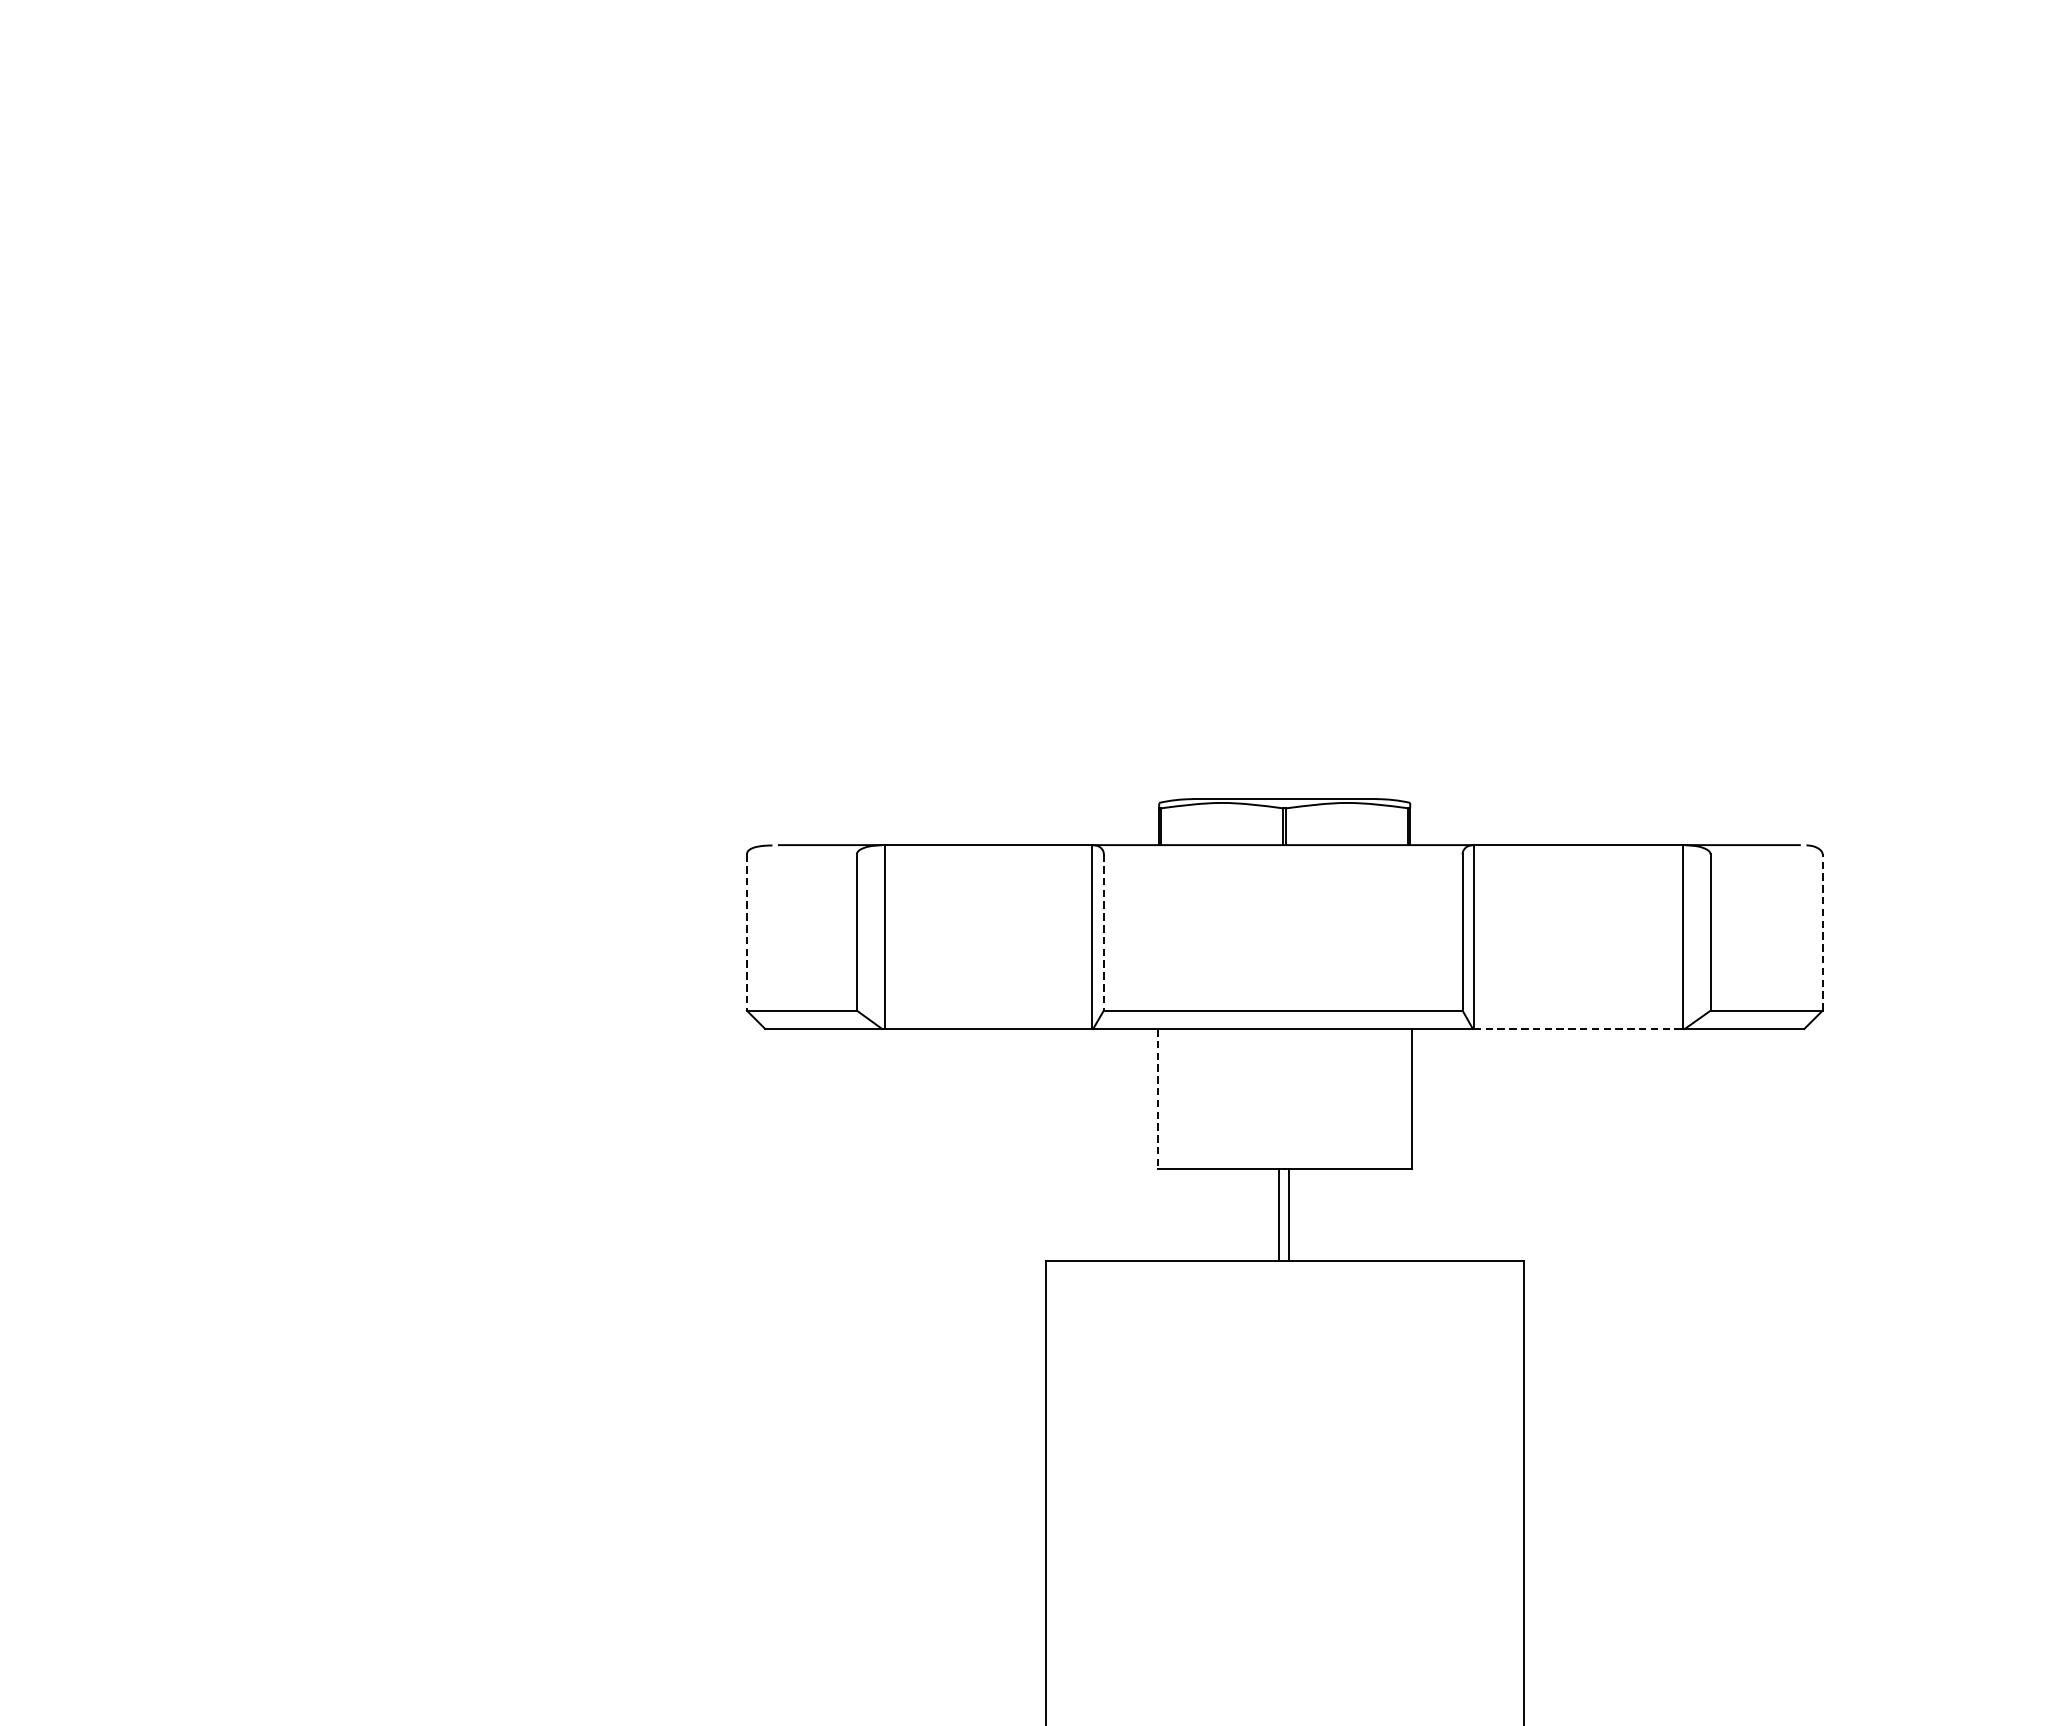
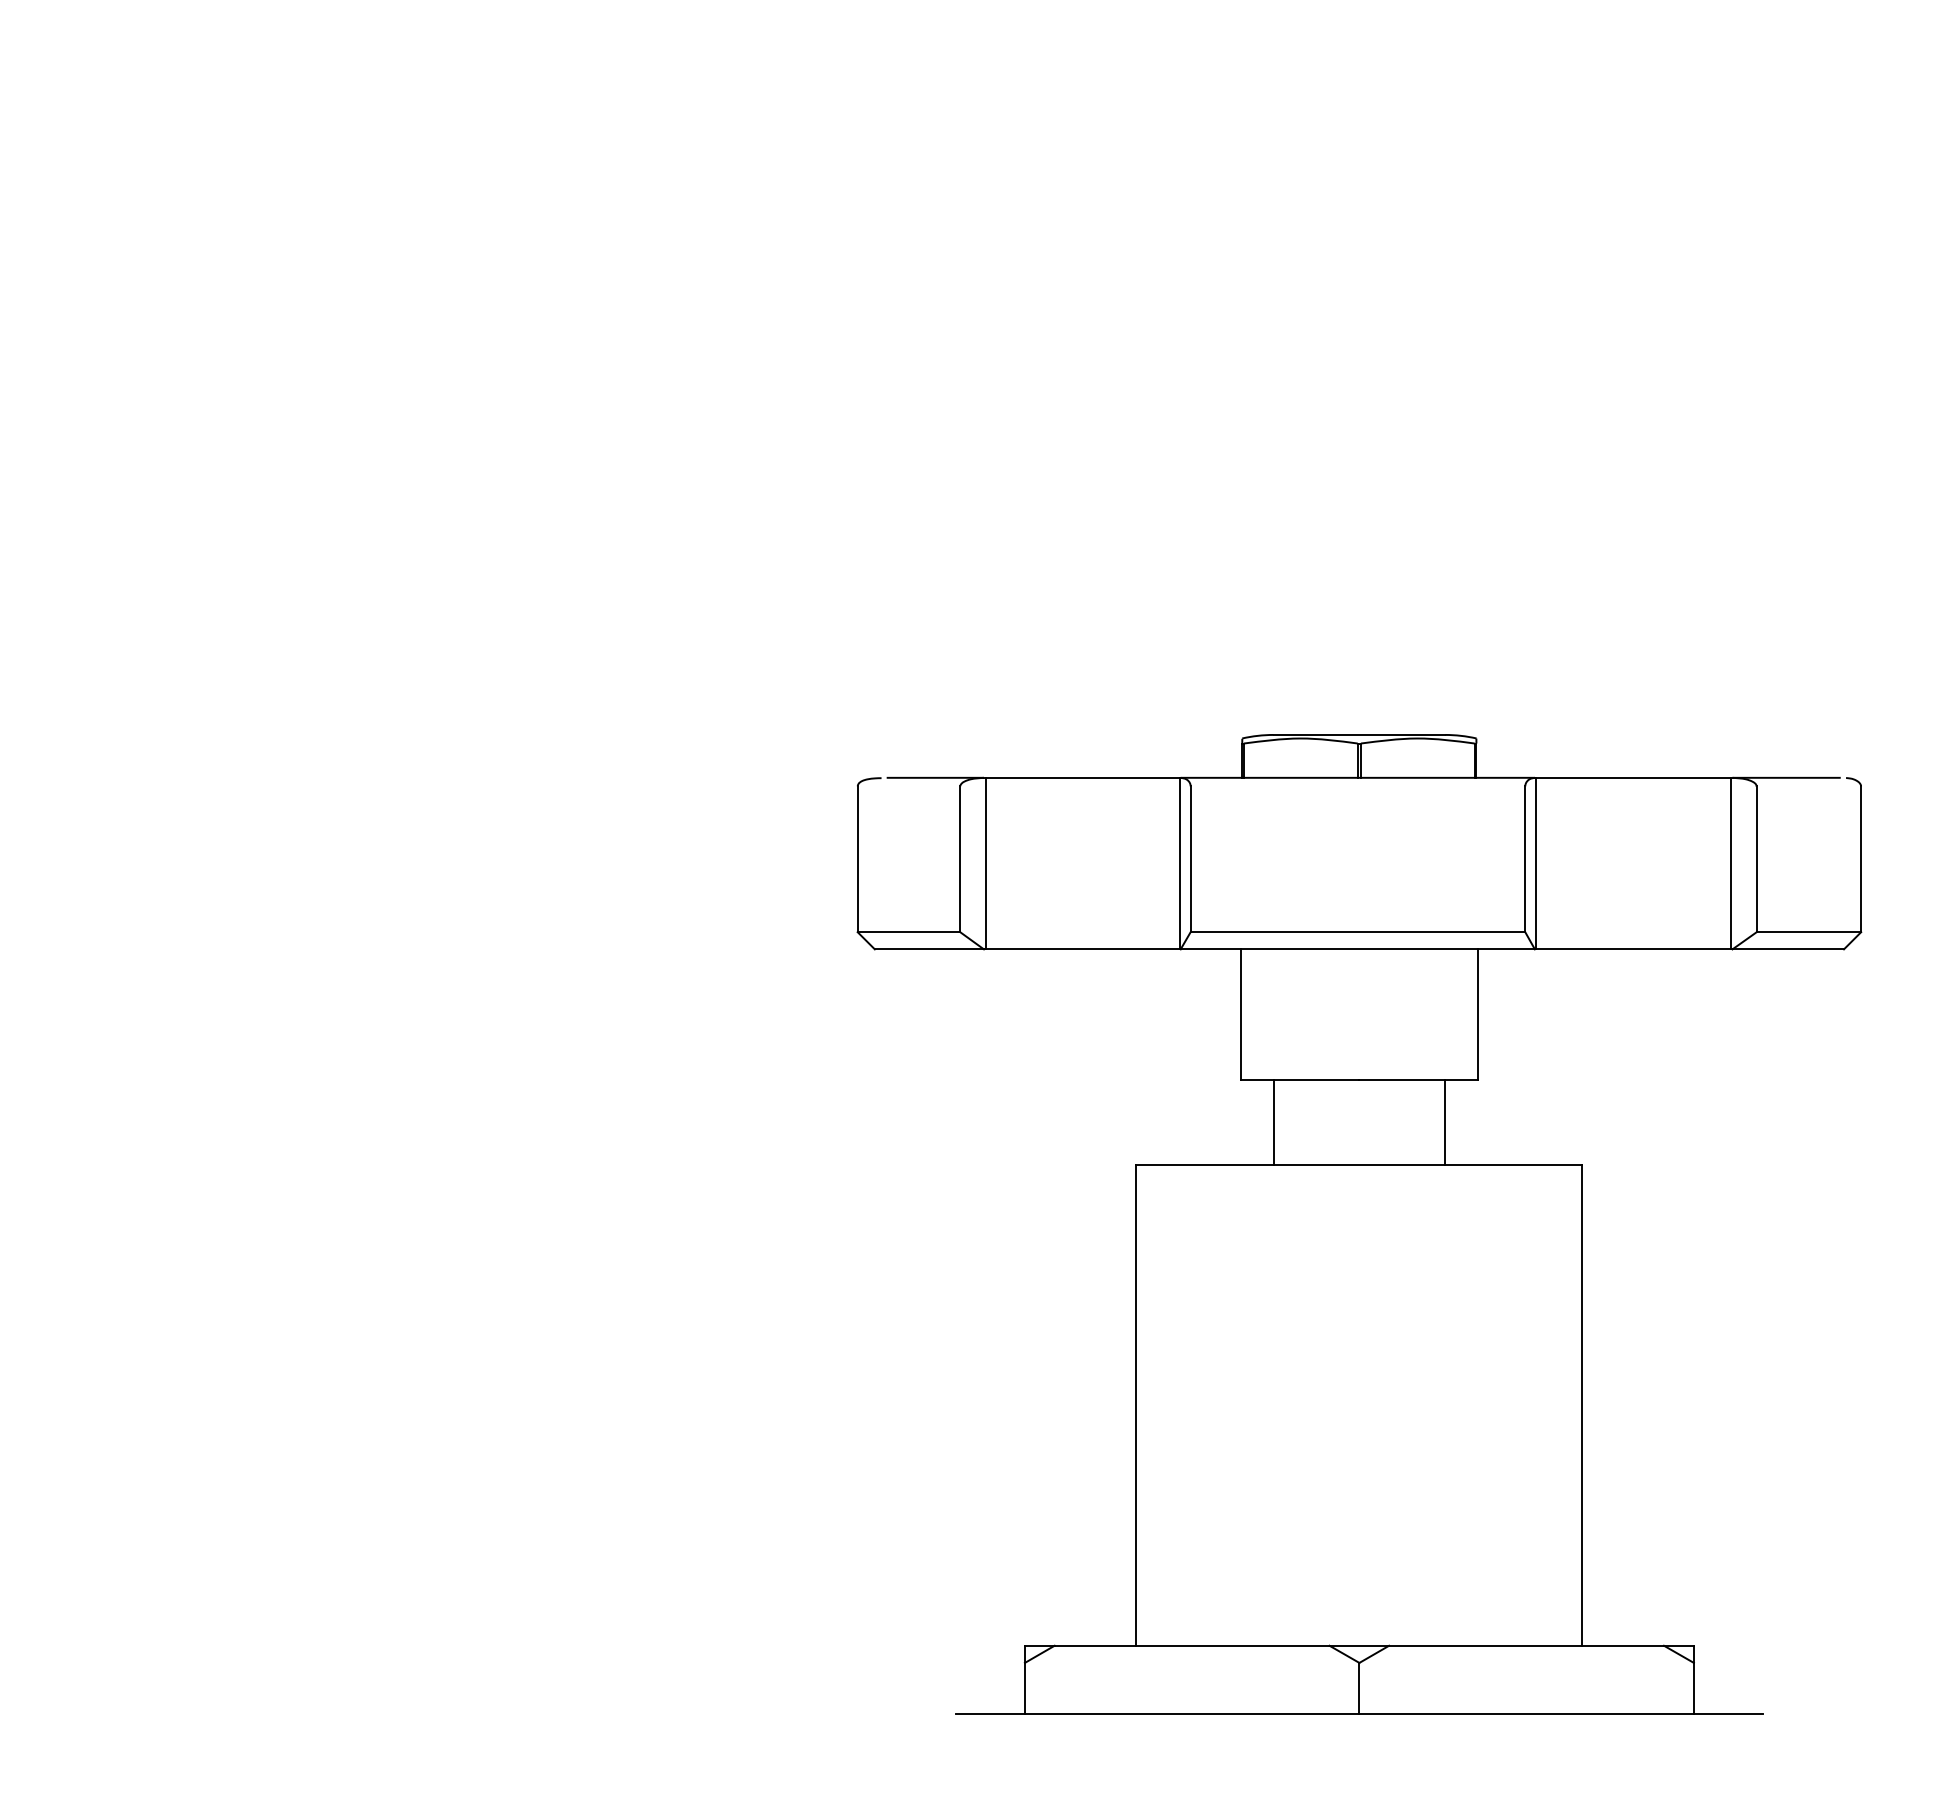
line: (746, 932) -> (857, 859), dashed -> solid
line: (1103, 932) -> (1190, 859), dashed -> solid
line: (1823, 932) -> (1861, 859), dashed -> solid
line: (1578, 1029) -> (1633, 949), dashed -> solid
line: (1158, 1099) -> (1241, 1015), dashed -> solid
line: (1279, 1214) -> (1445, 1122), moved
line: (1289, 1214) -> (1273, 1122), moved

